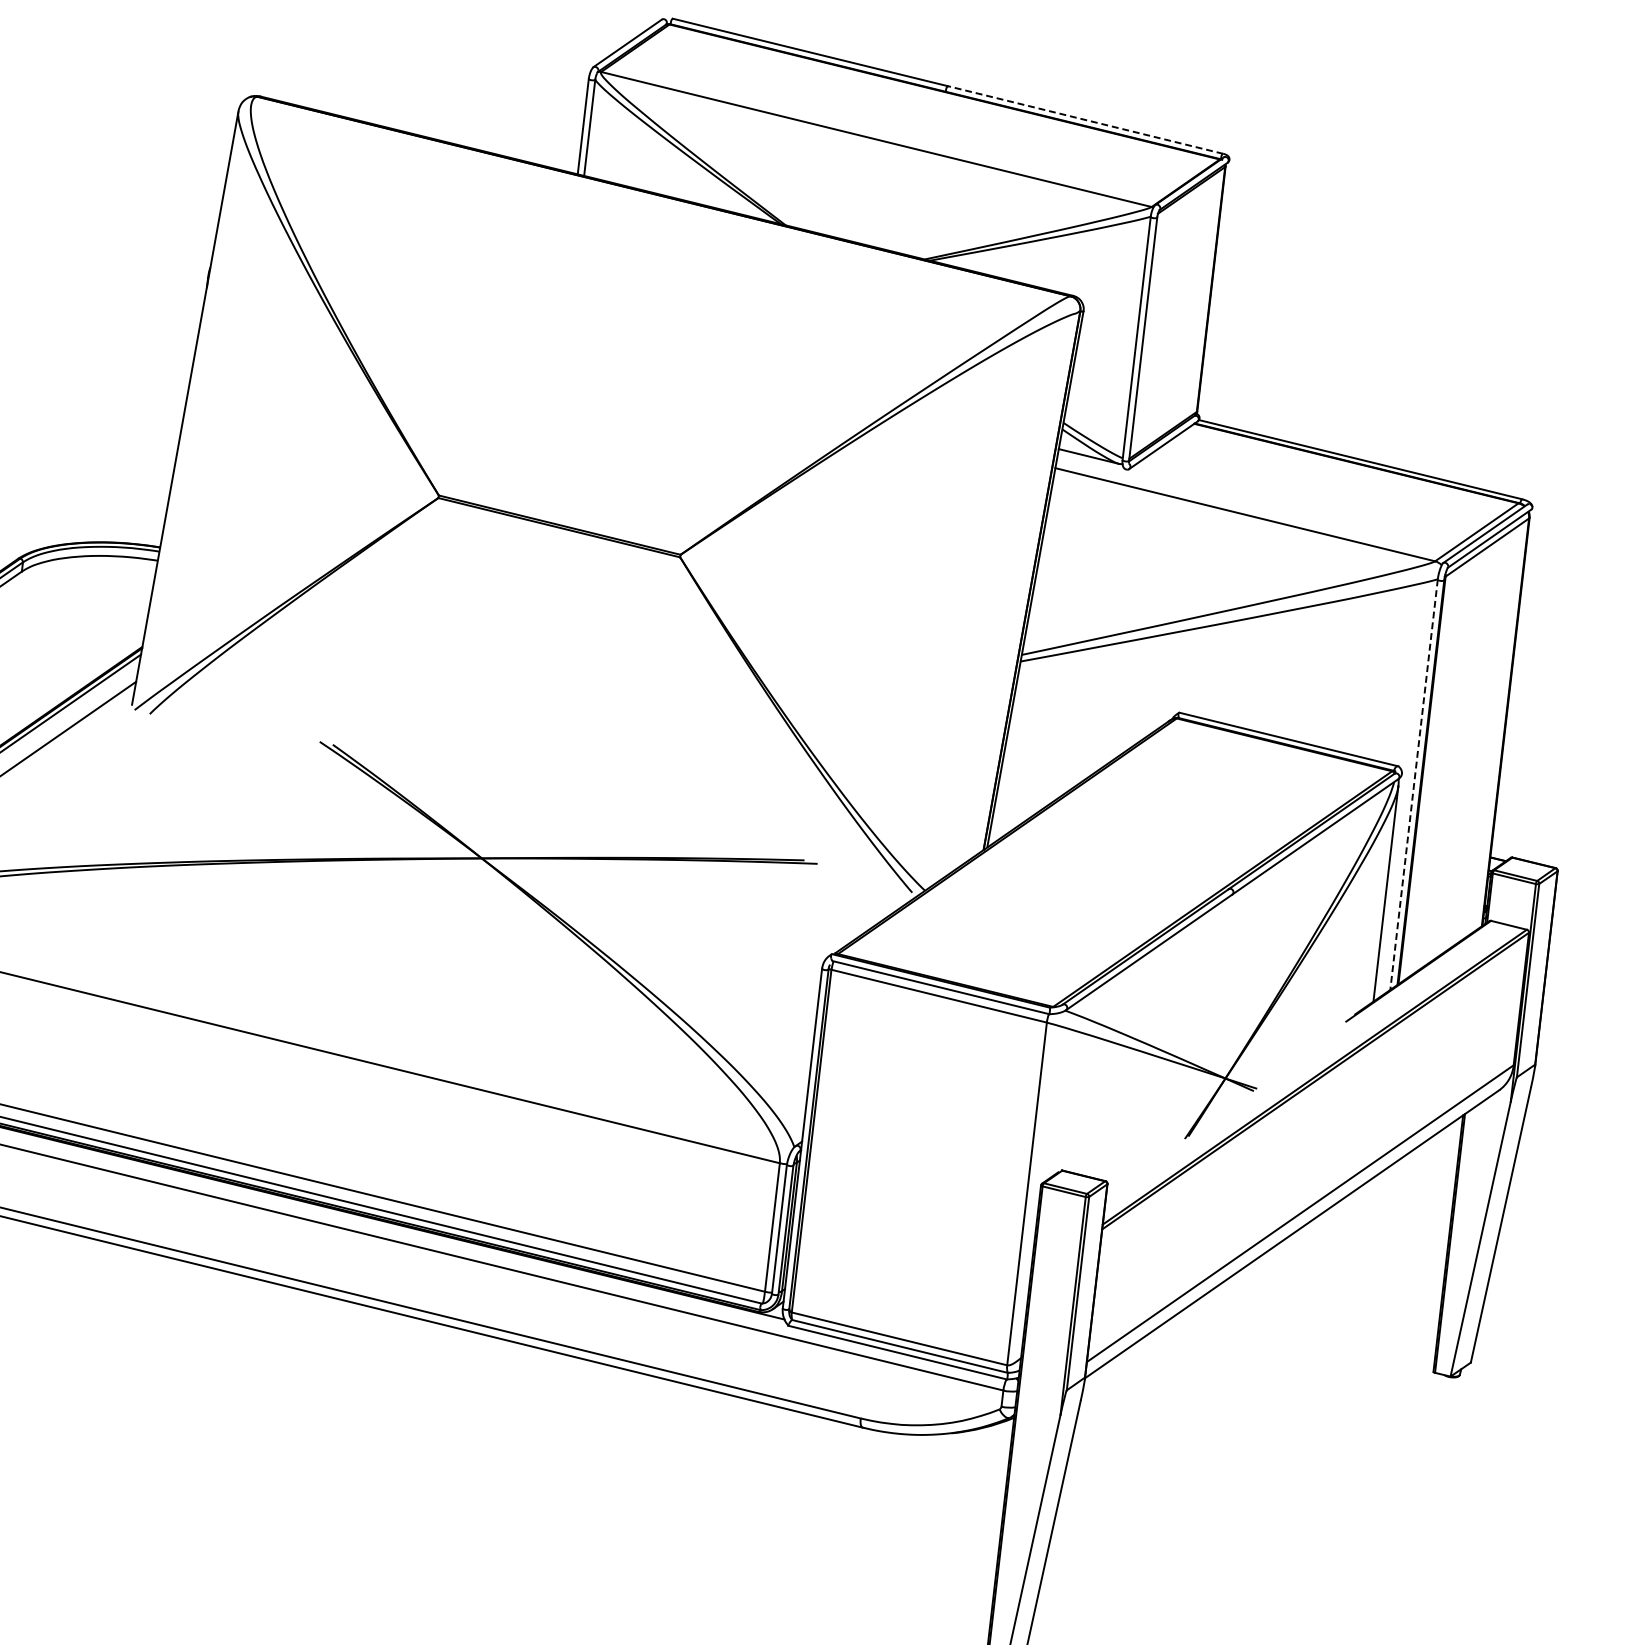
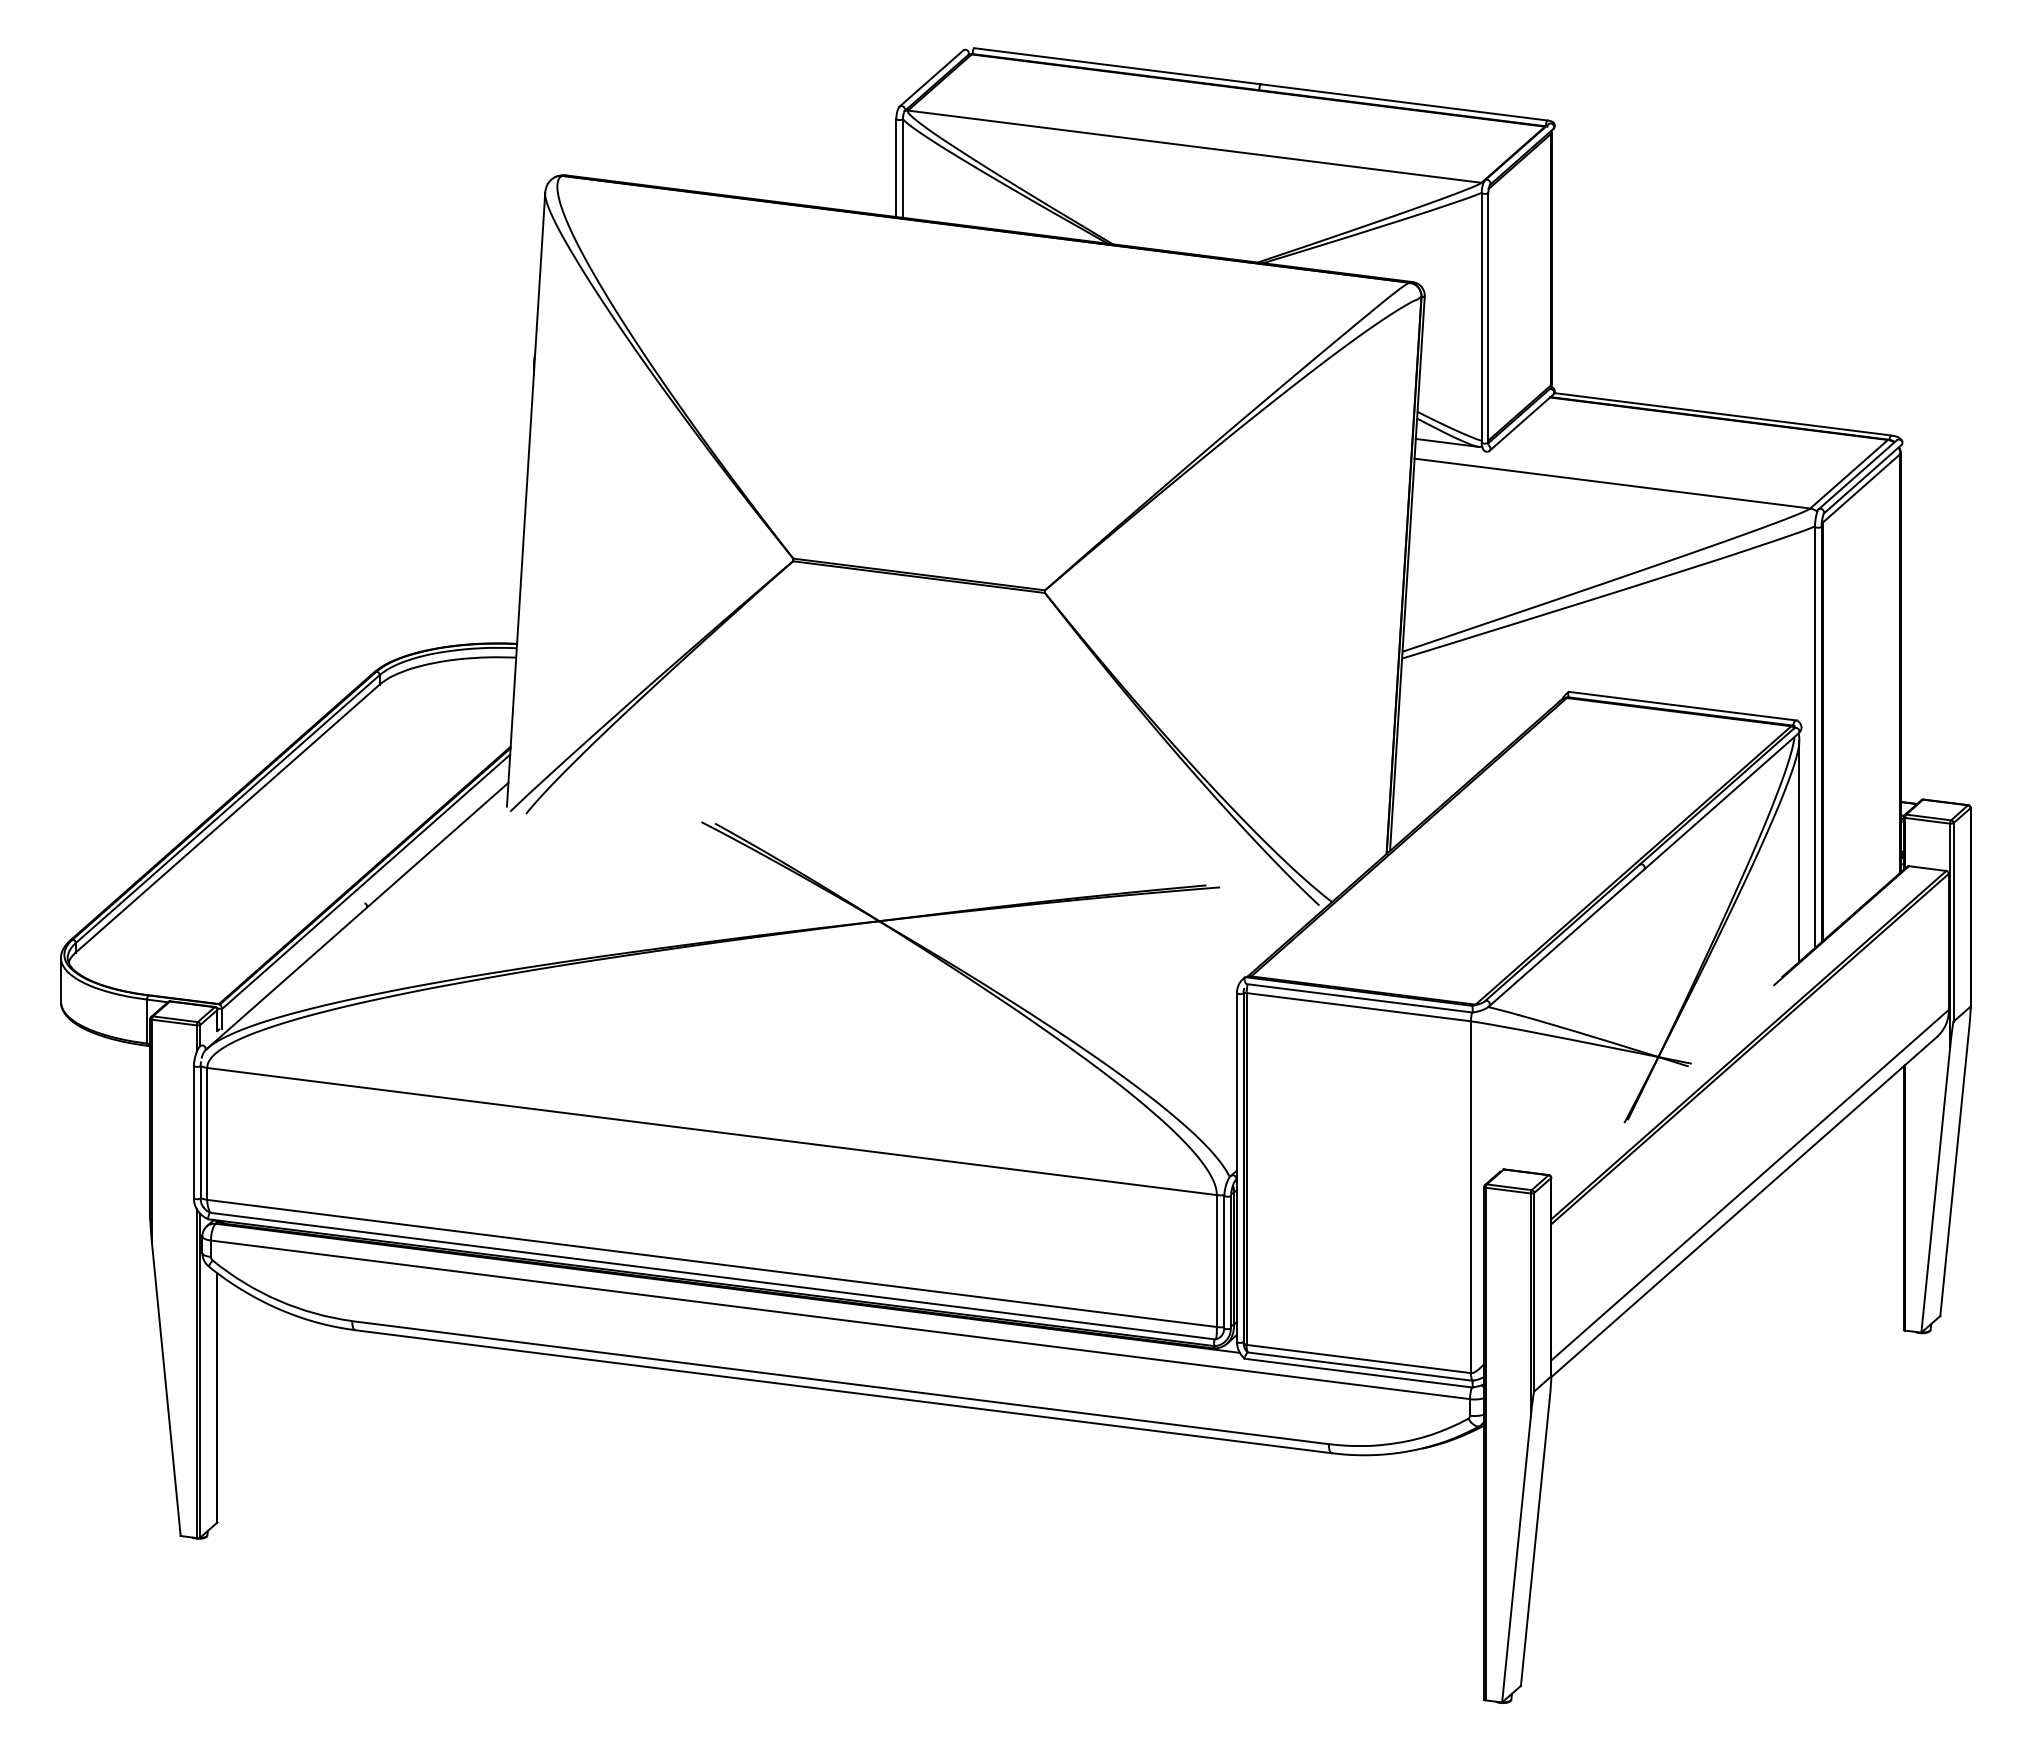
line: (1085, 120) -> (1404, 102), dashed -> solid
line: (1414, 784) -> (1815, 737), dashed -> solid

